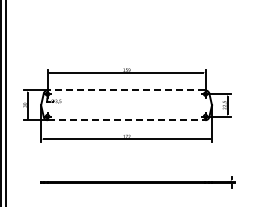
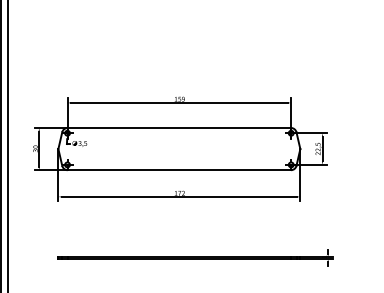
line: (126, 90) -> (179, 128), dashed -> solid
line: (126, 120) -> (179, 170), dashed -> solid

